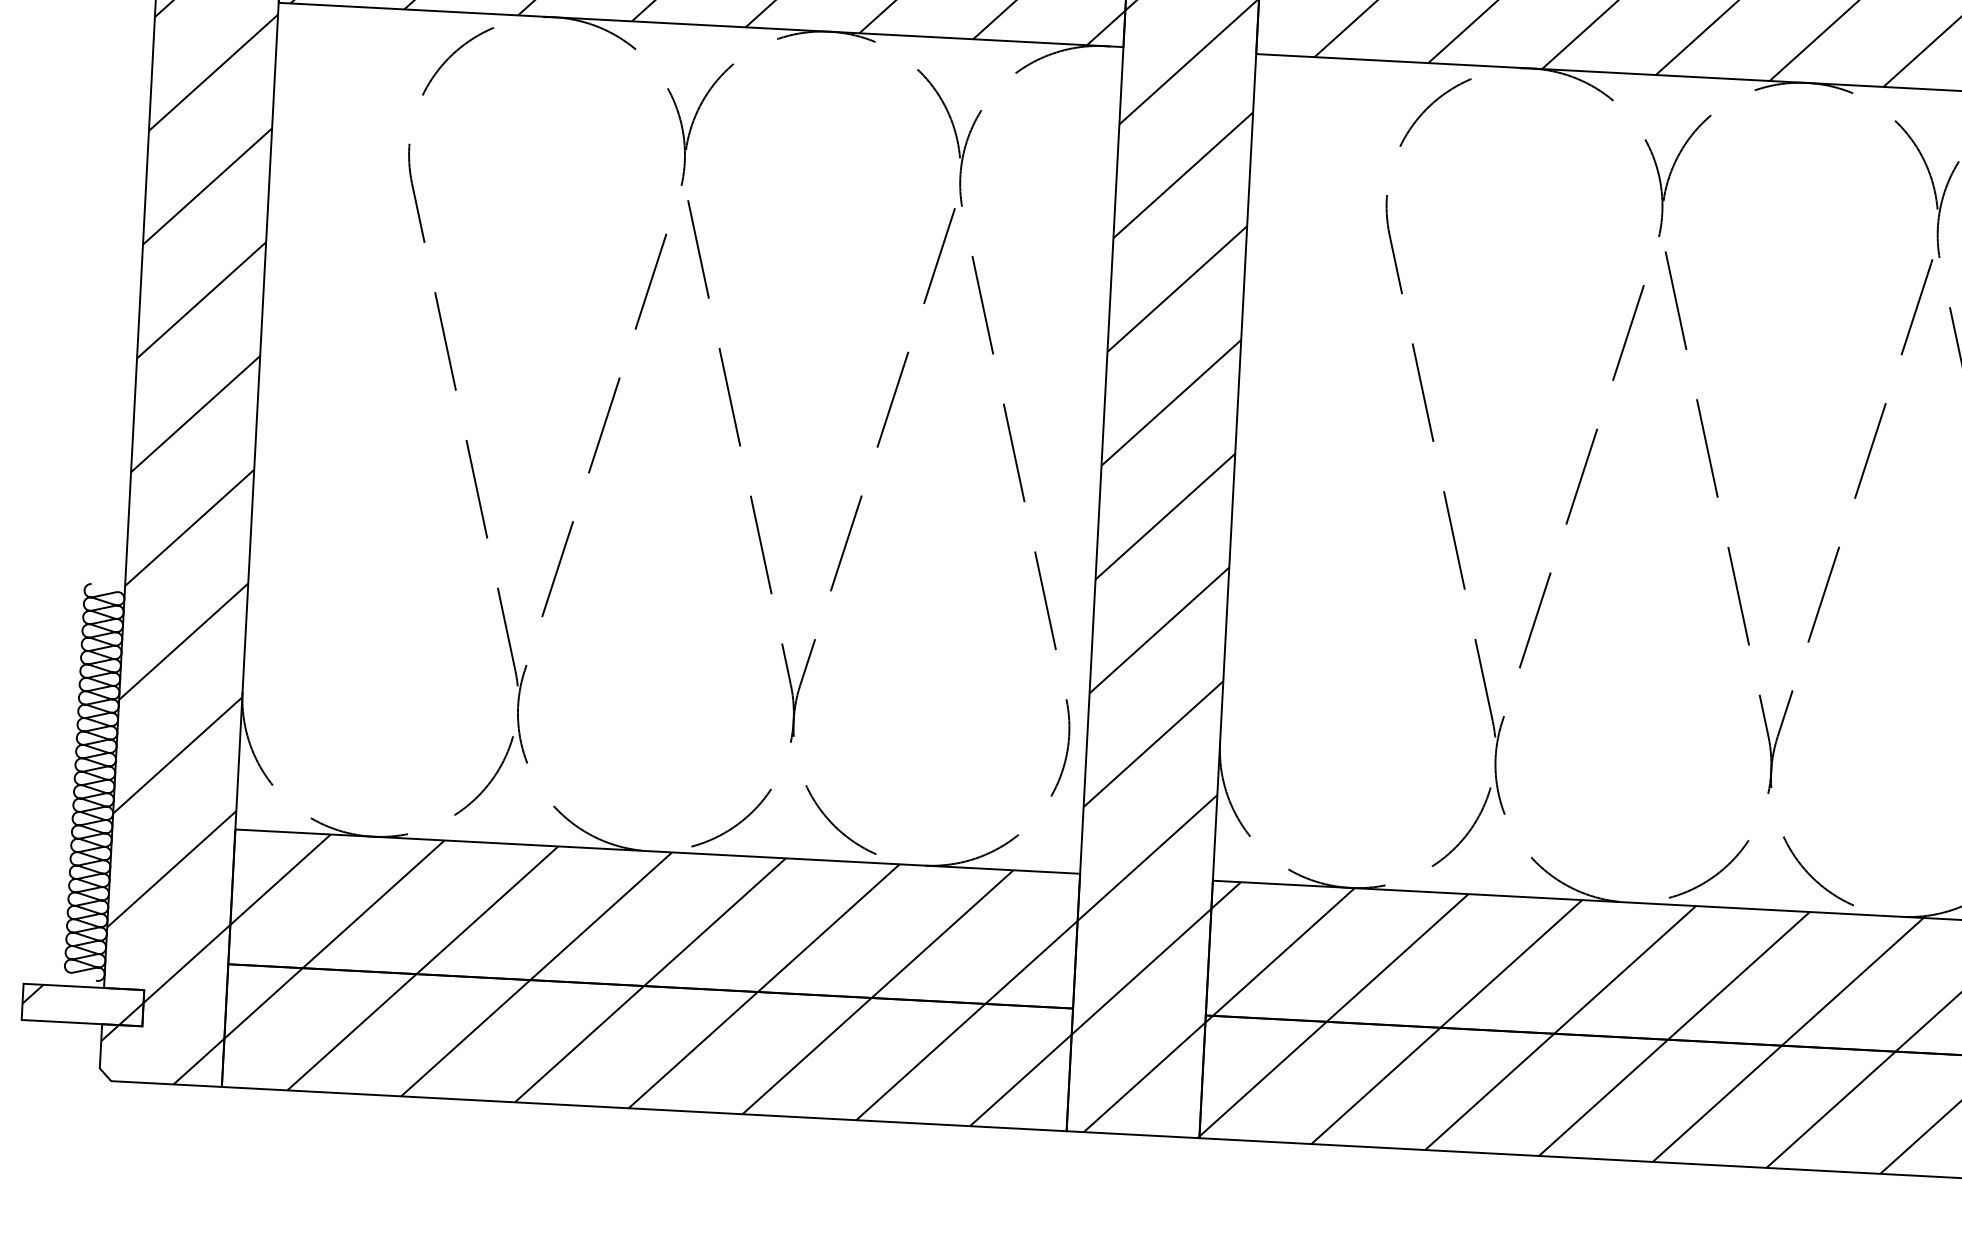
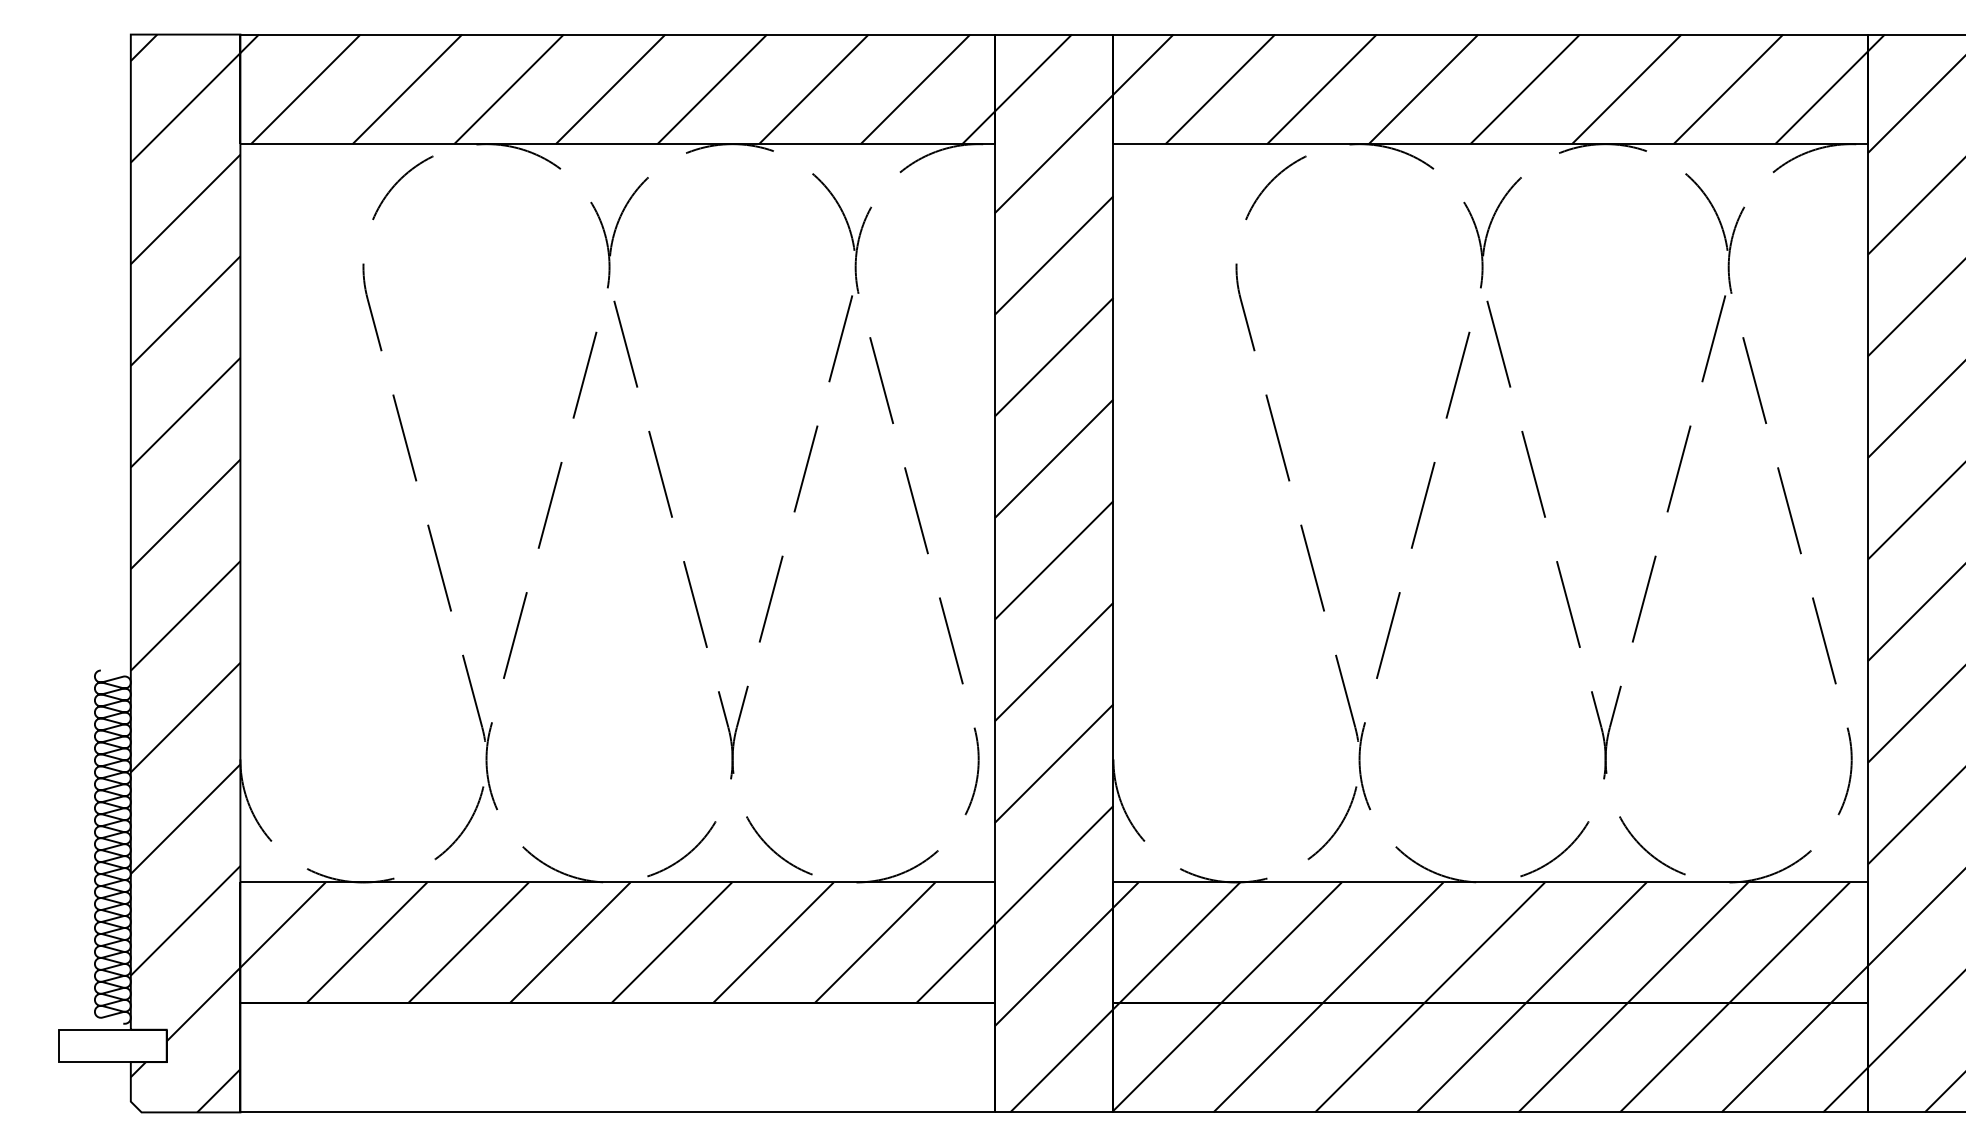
hatch: (82, 1004) -> (112, 1045), removed
hatch: (647, 1047) -> (617, 1057), removed

